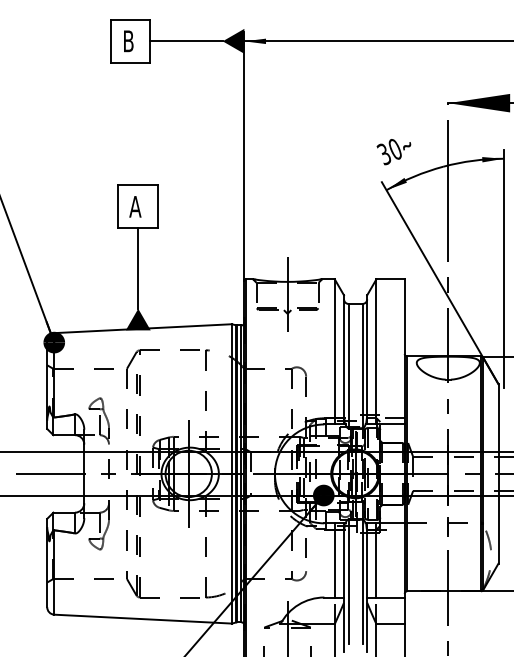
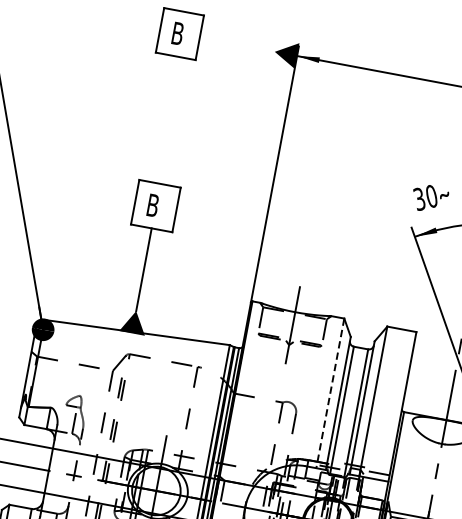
line: (185, 41) -> (236, 44), removed
text: (135, 206) -> (153, 205), A -> B
line: (334, 351) -> (330, 392), solid -> dashed

